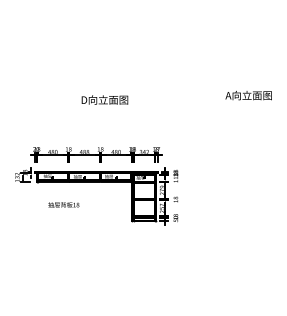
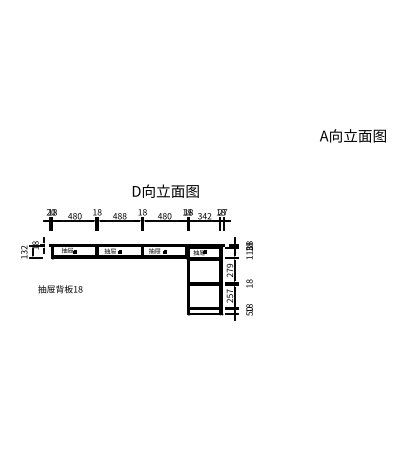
text: (104, 99) -> (165, 190), moved
text: (63, 205) -> (60, 289), moved

